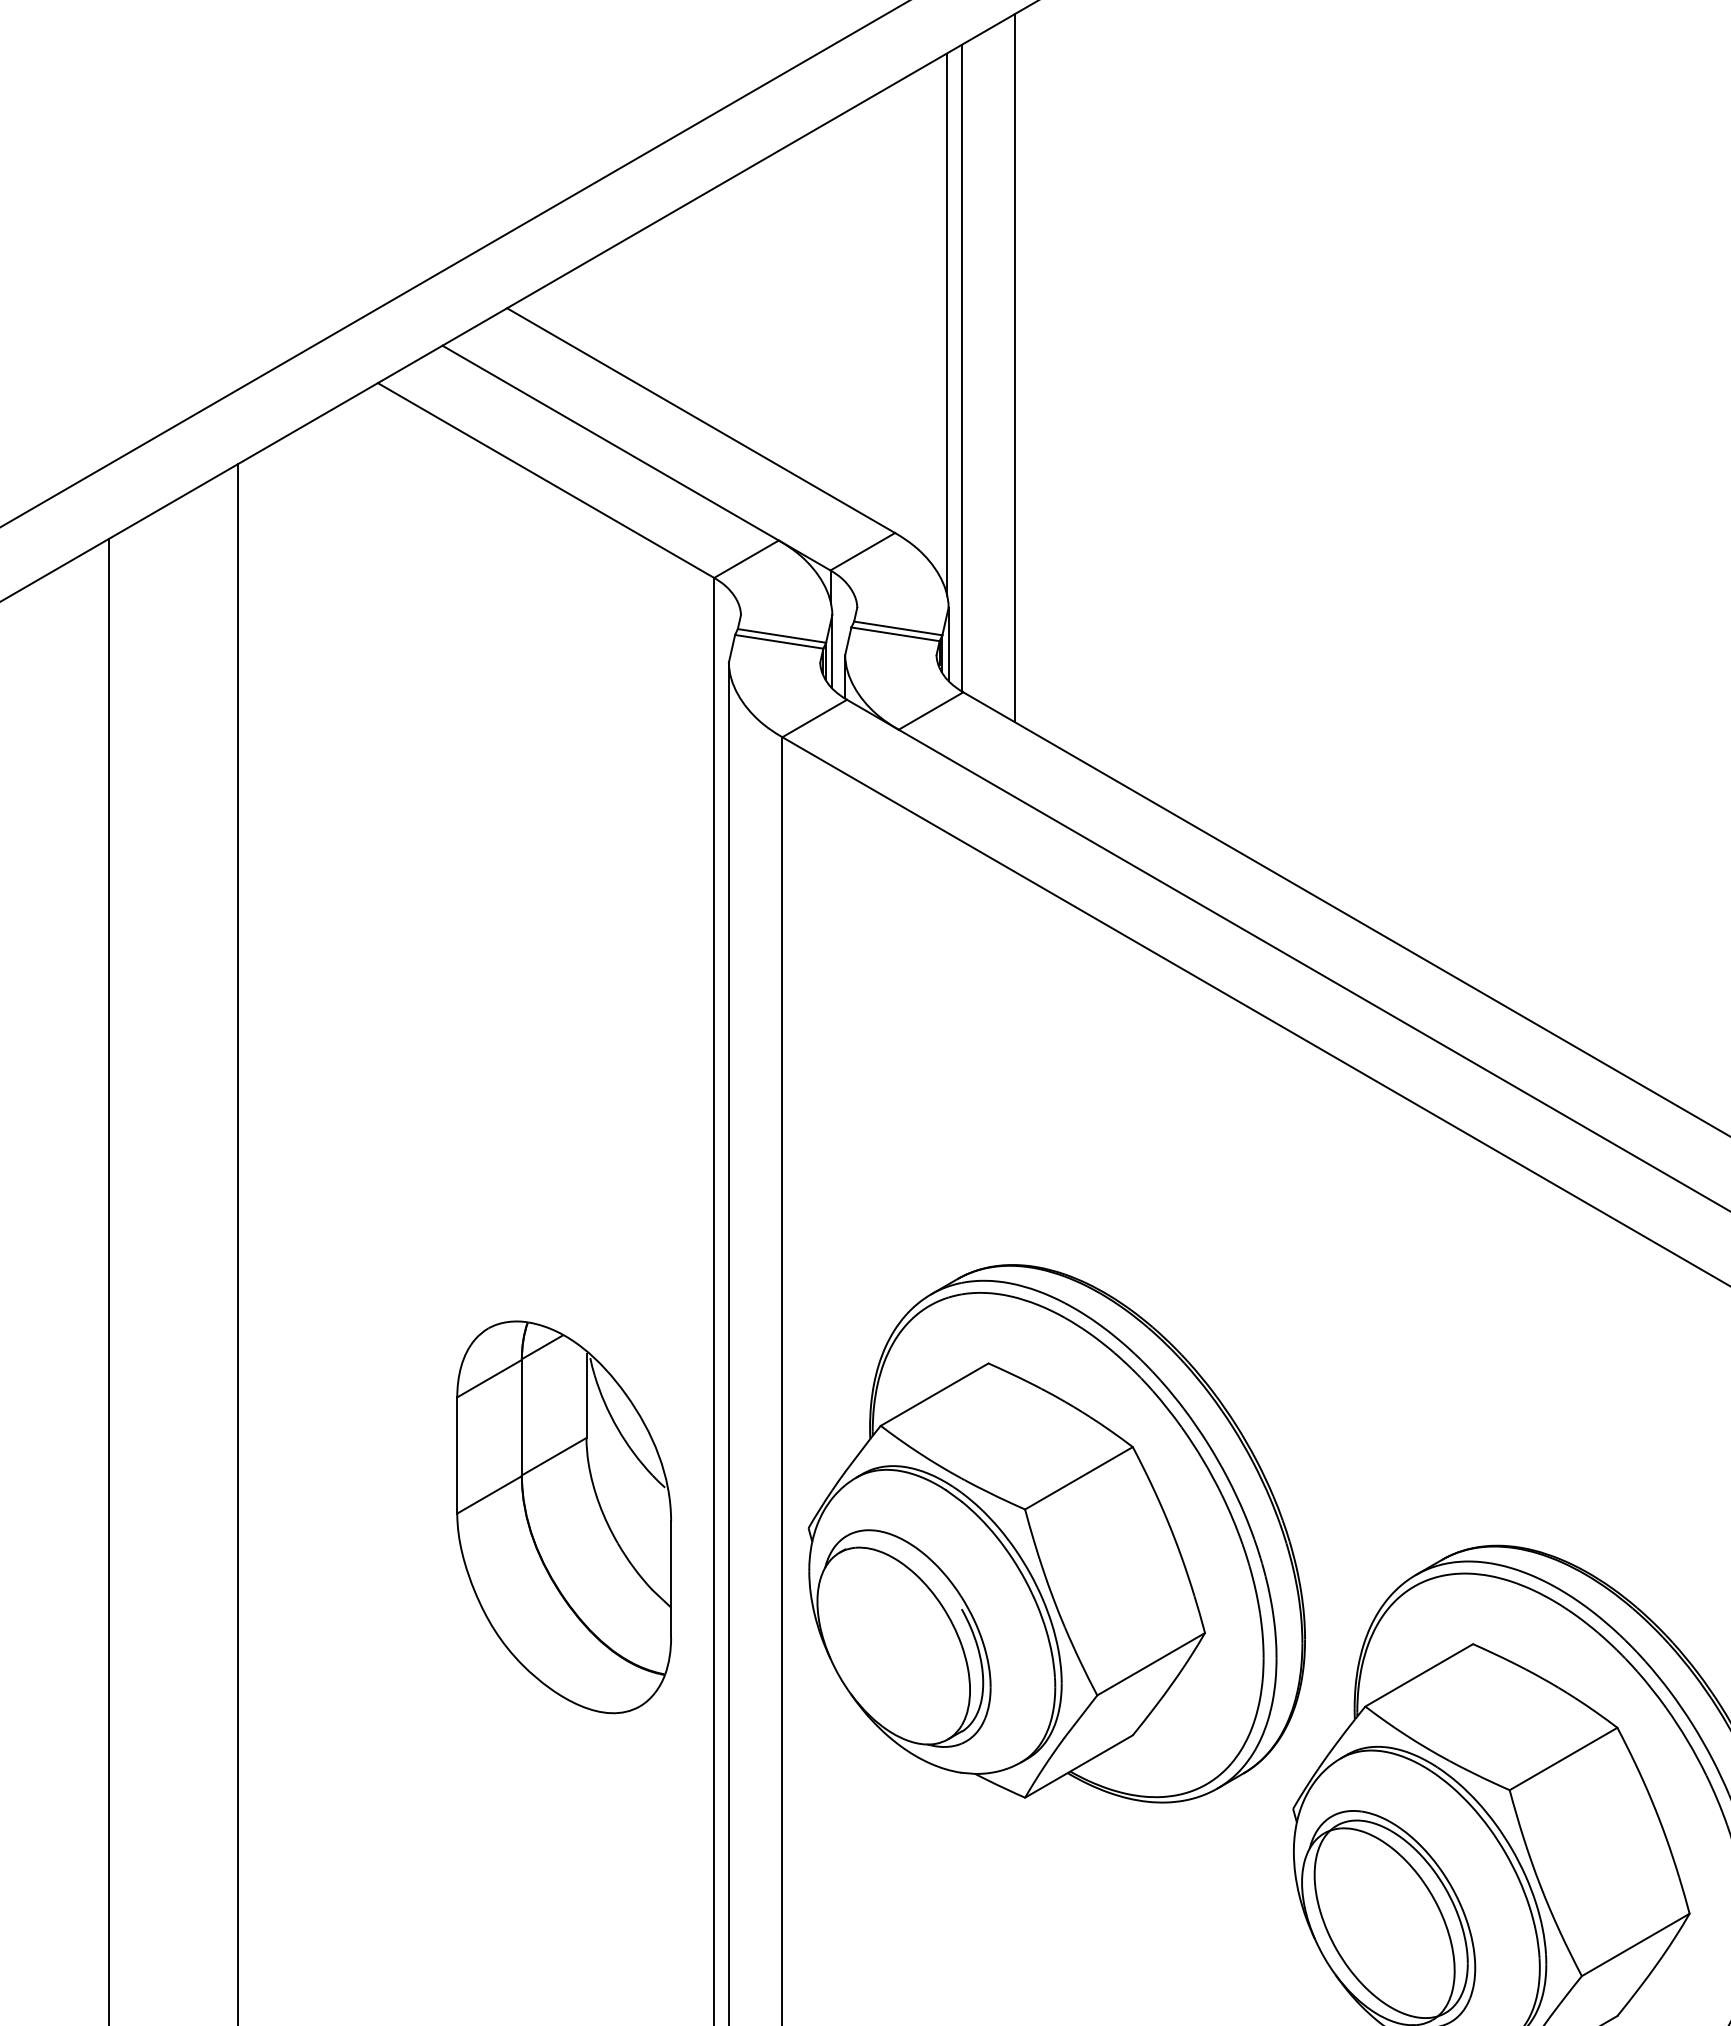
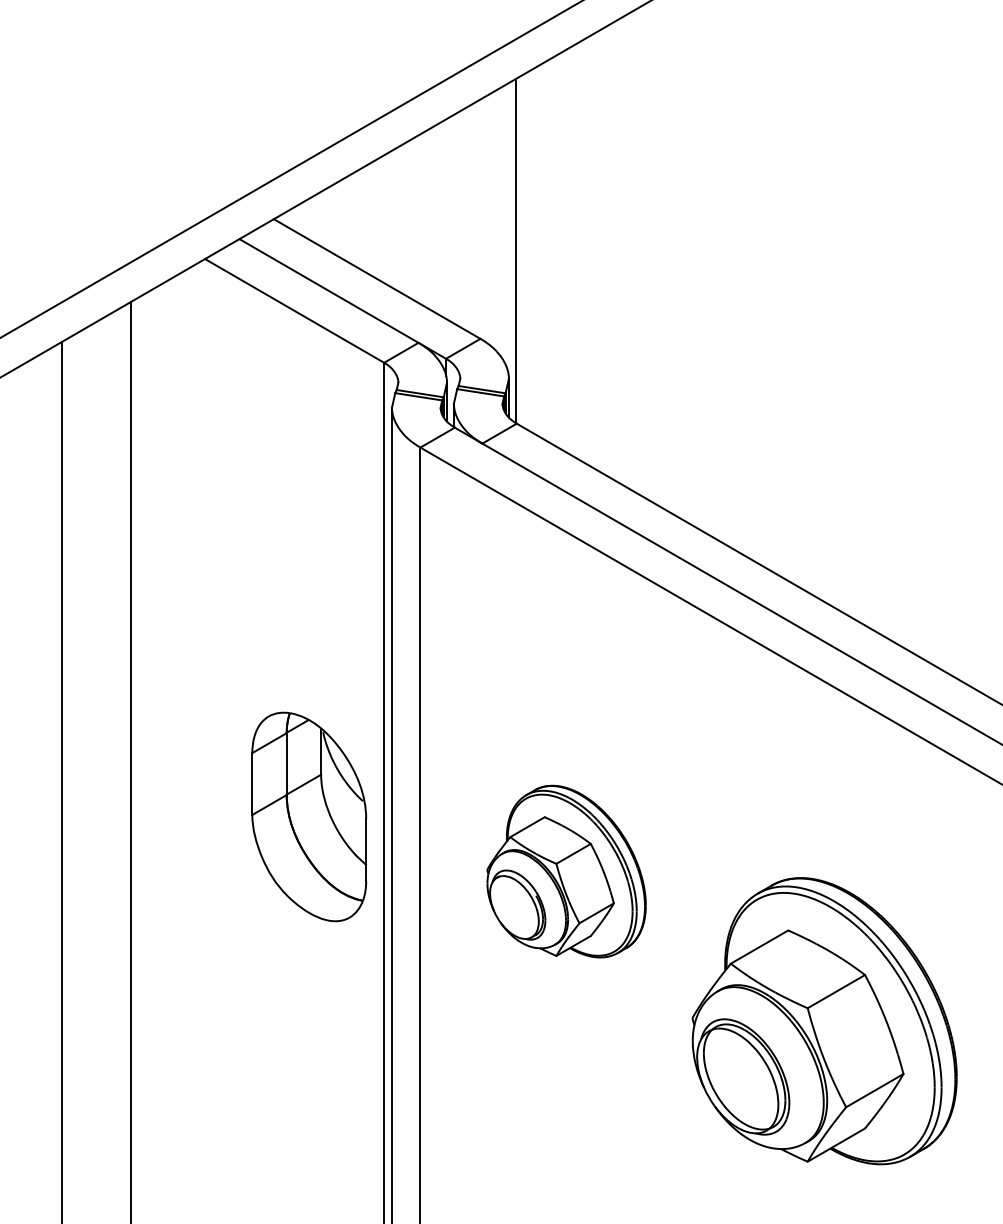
line: (945, 323) -> (507, 227), removed
line: (1015, 367) -> (544, 250), removed
part: (564, 1516) -> (309, 816), moved
part: (1056, 1533) -> (566, 871), size x0.6

